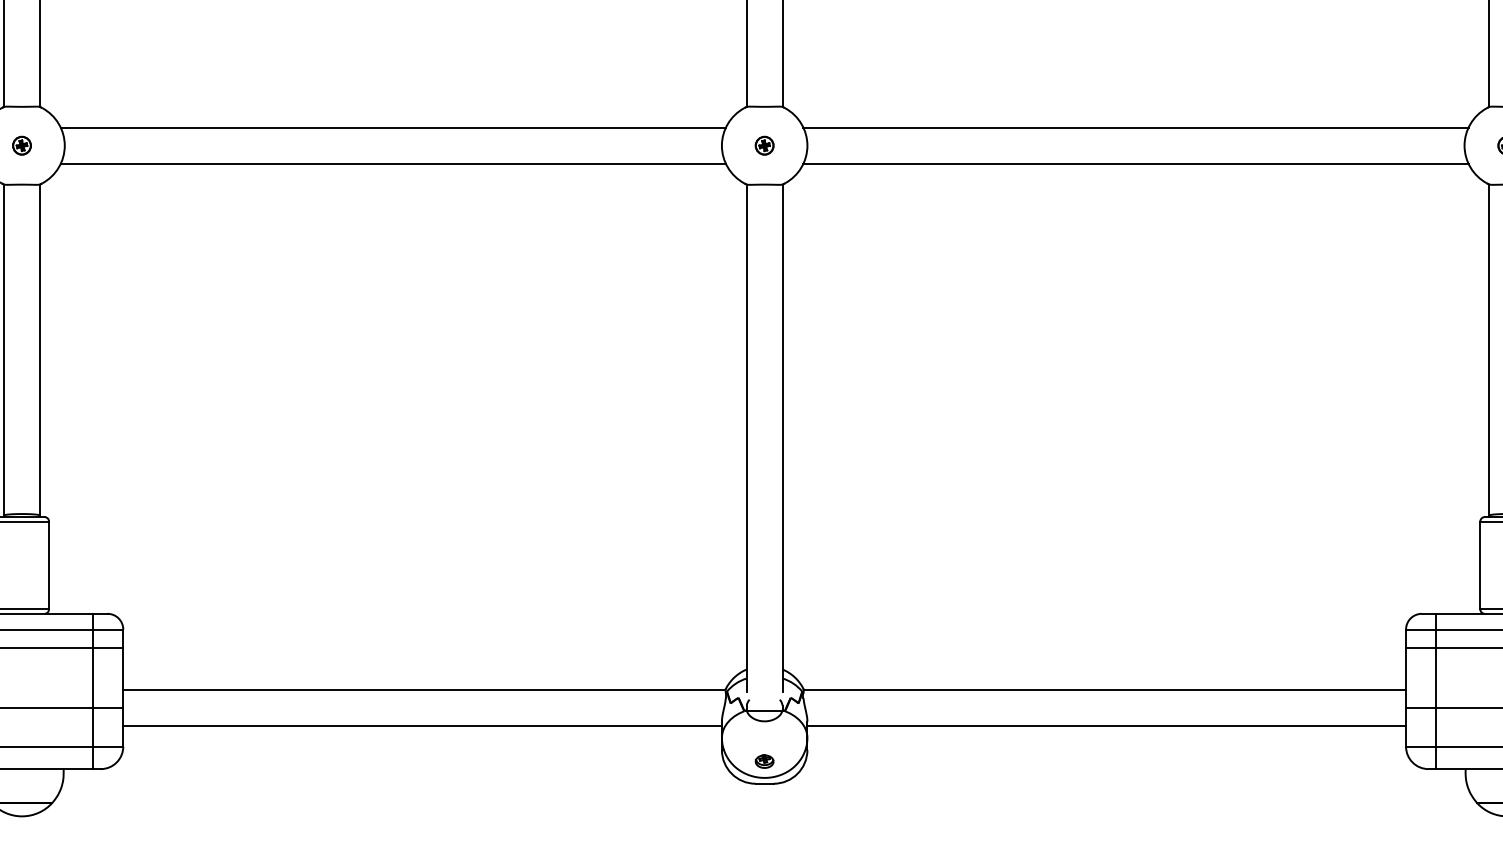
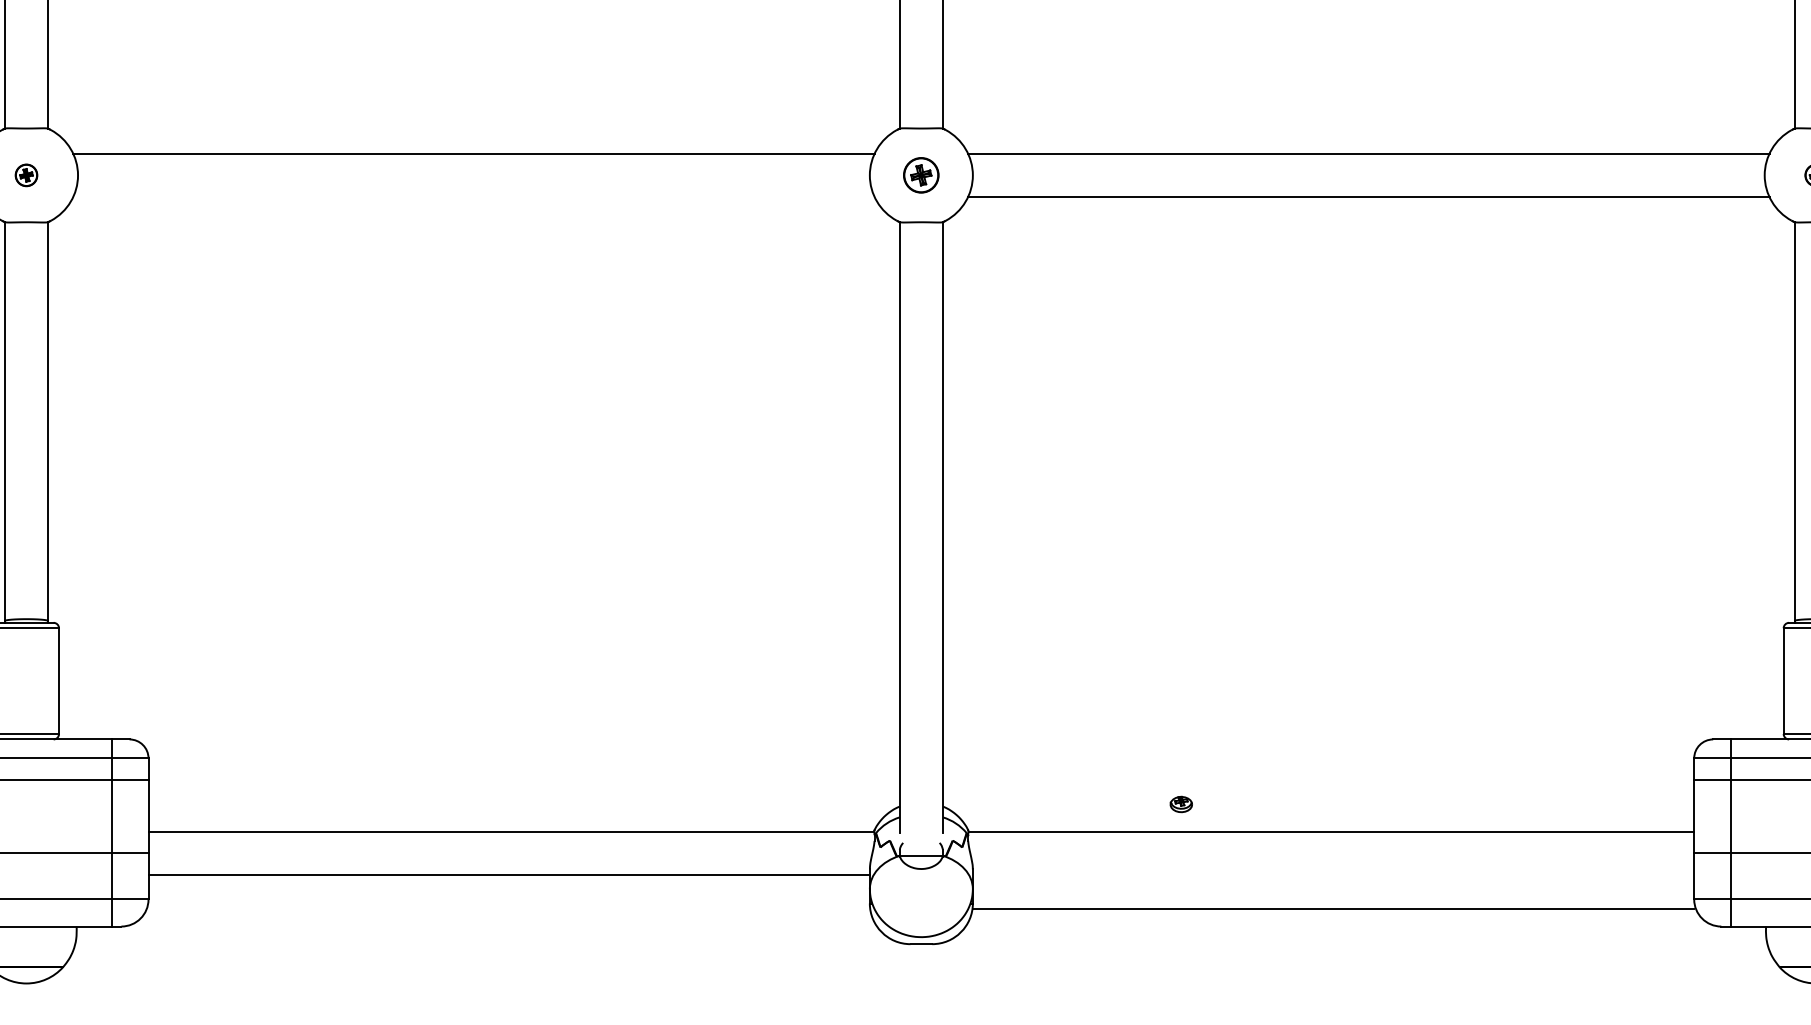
part: (764, 145) -> (921, 175), size x1.6
line: (392, 164) -> (473, 197), removed
line: (1106, 726) -> (1333, 909), moved
part: (763, 761) -> (1180, 804), moved

